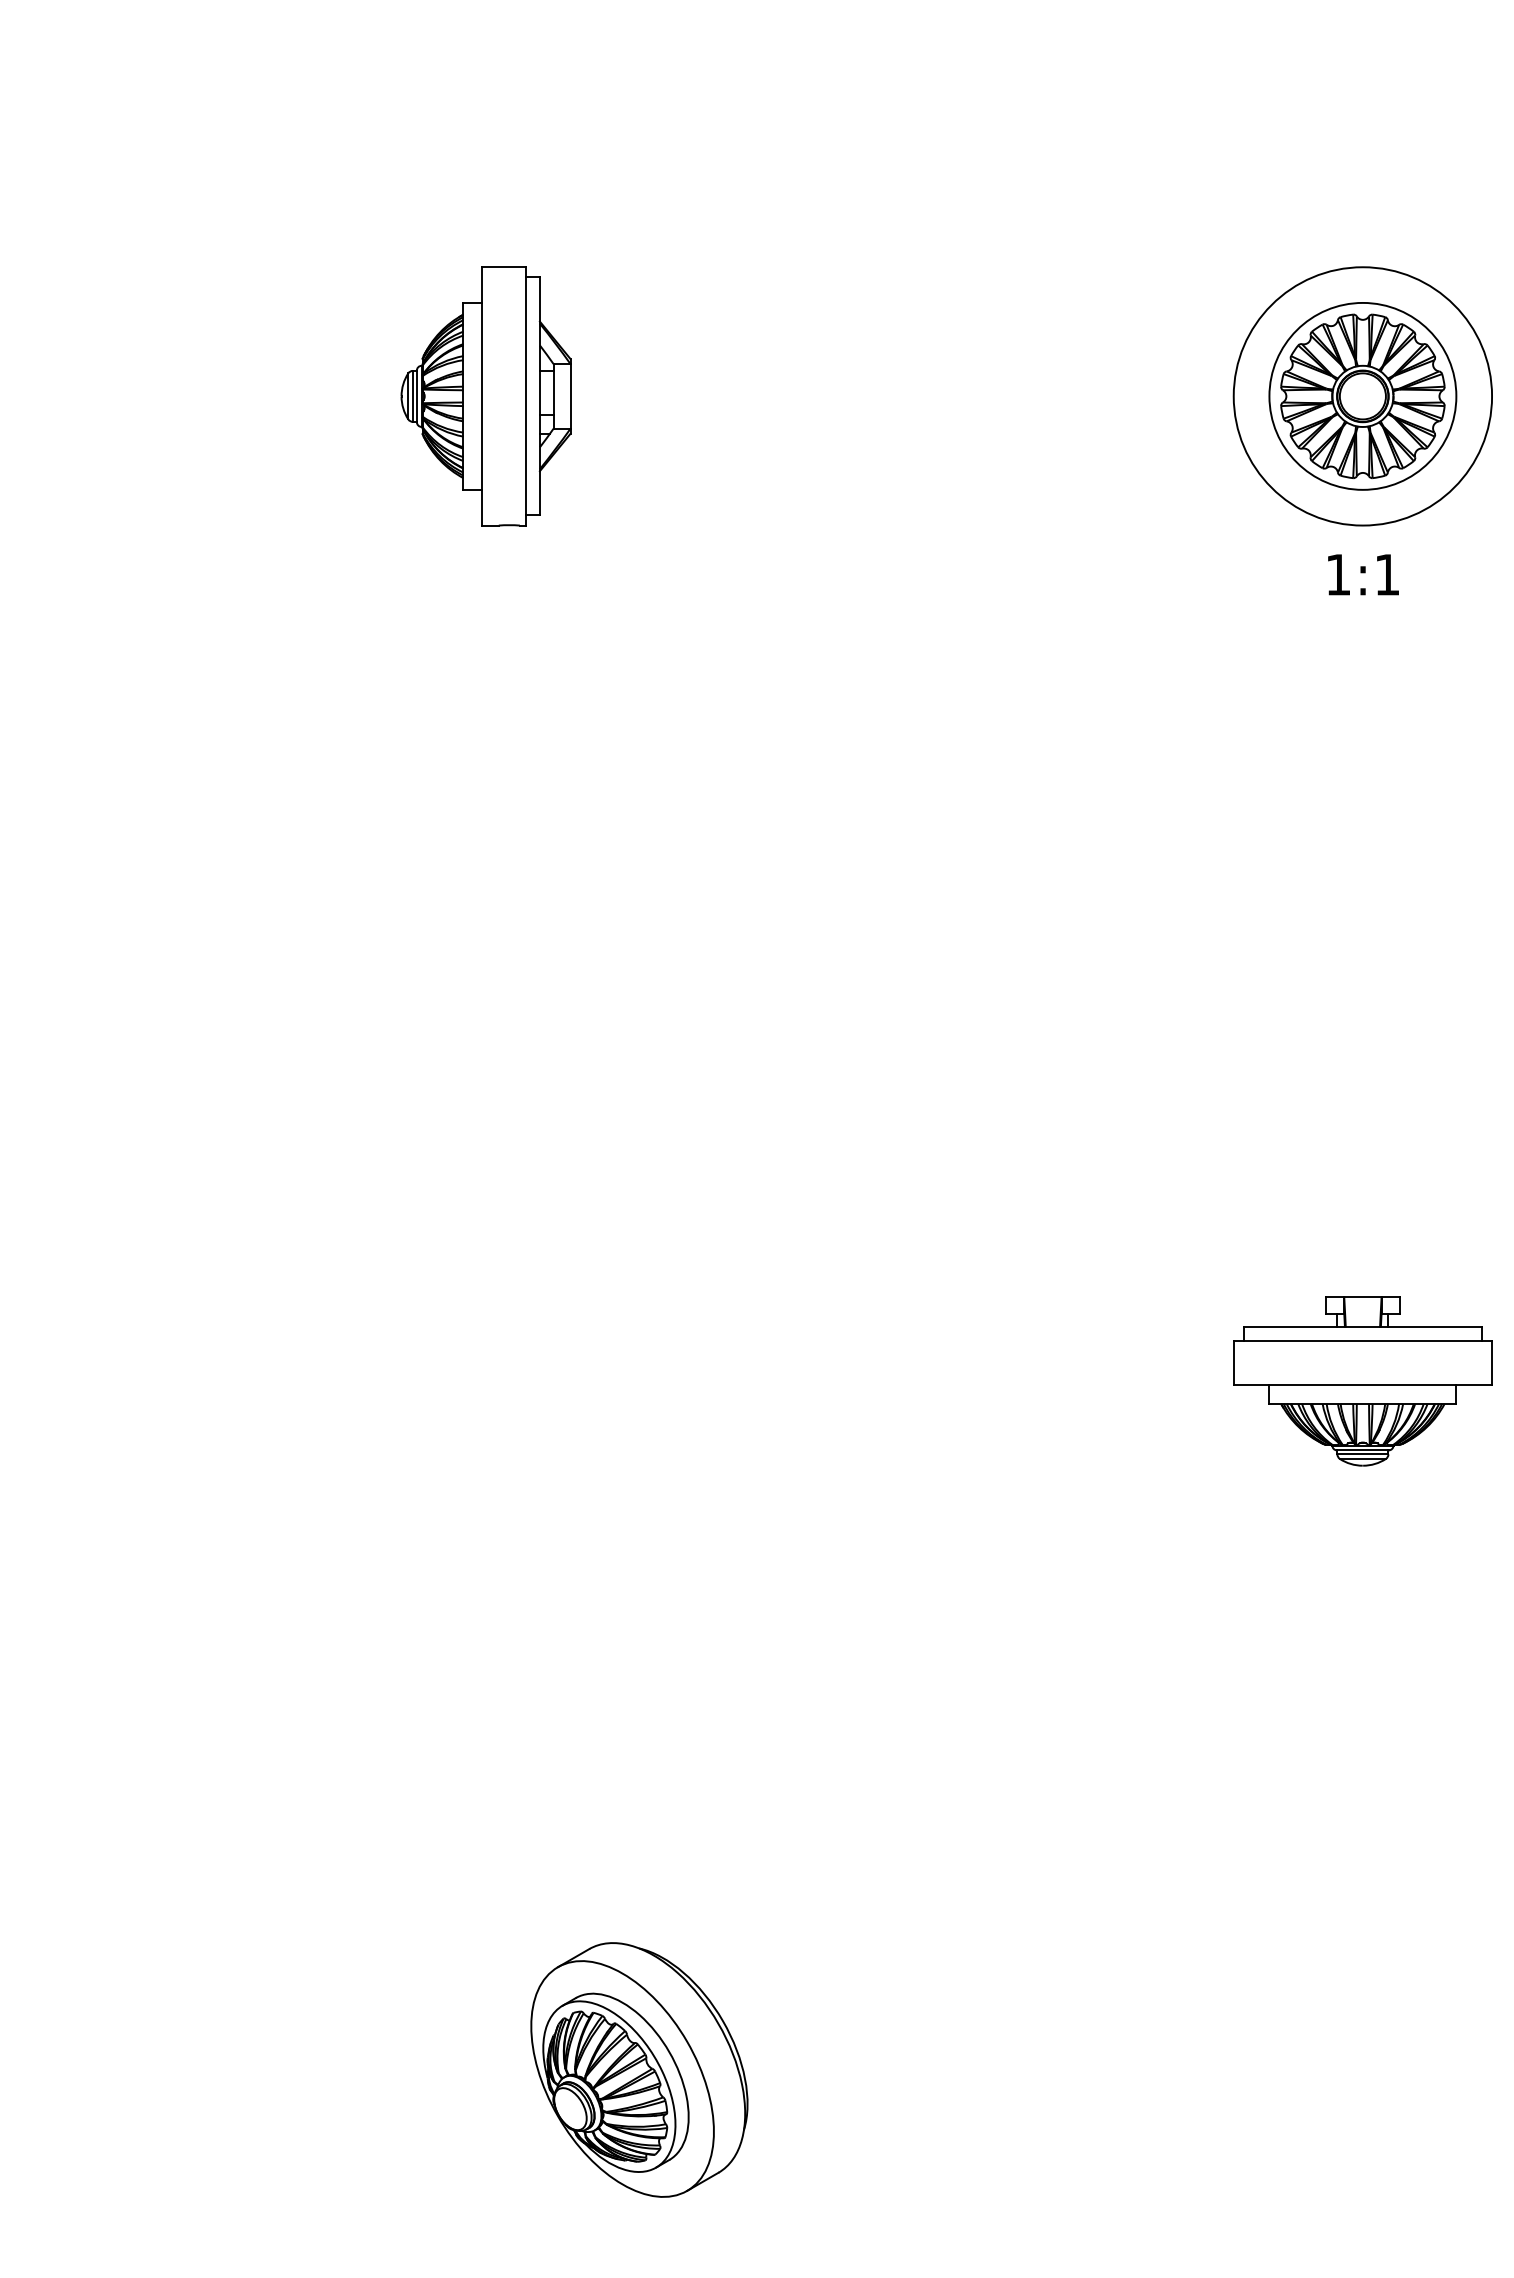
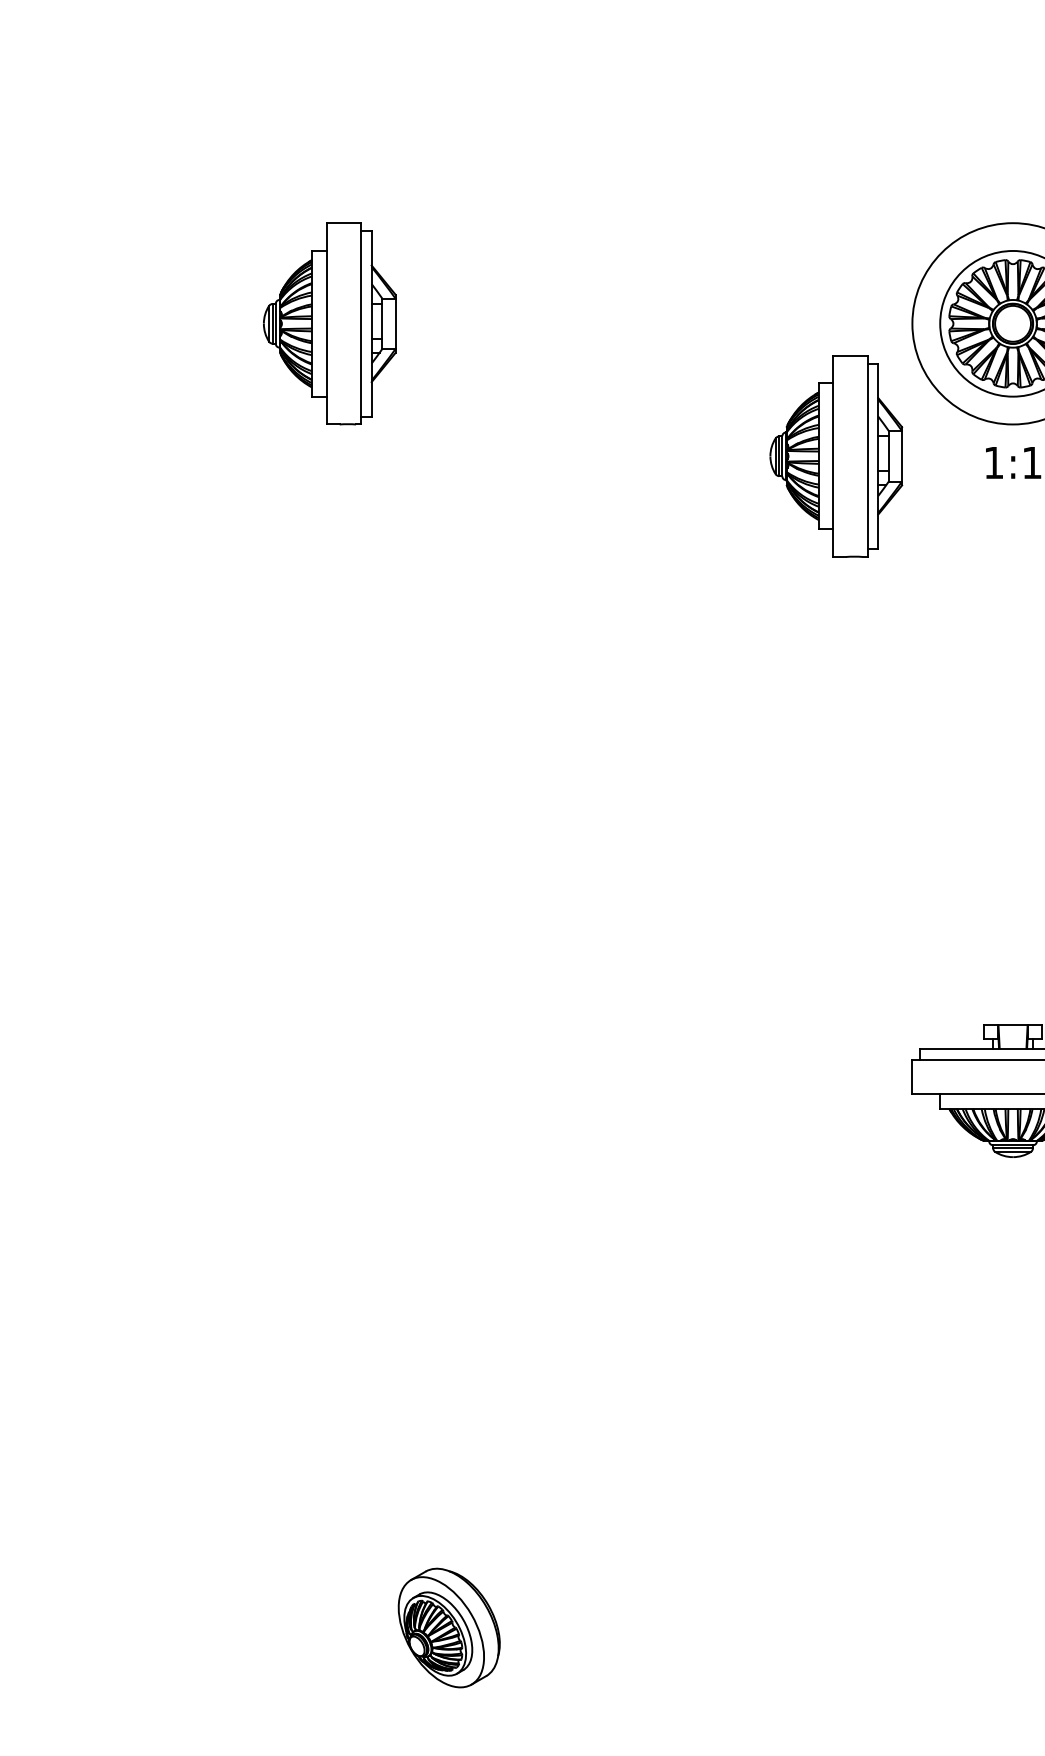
part: (1135, 566) -> (835, 456), added
part: (639, 2069) -> (449, 1627), size x0.6

